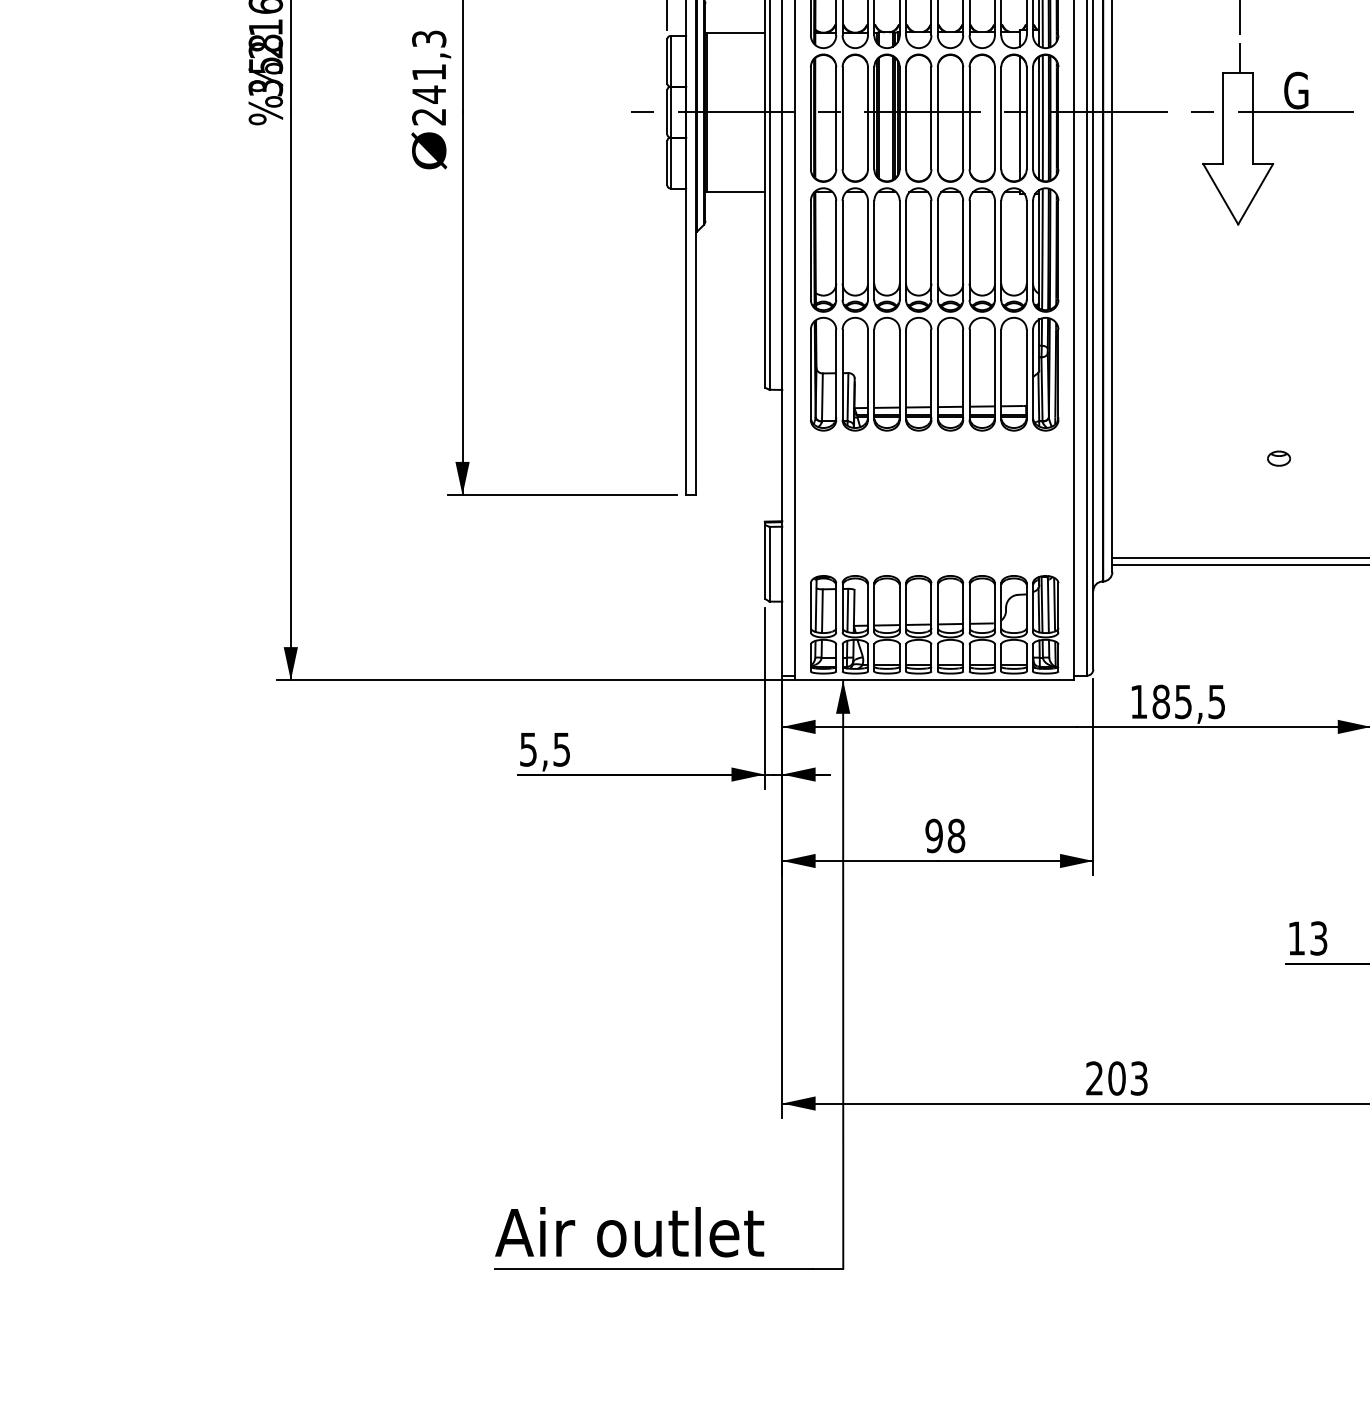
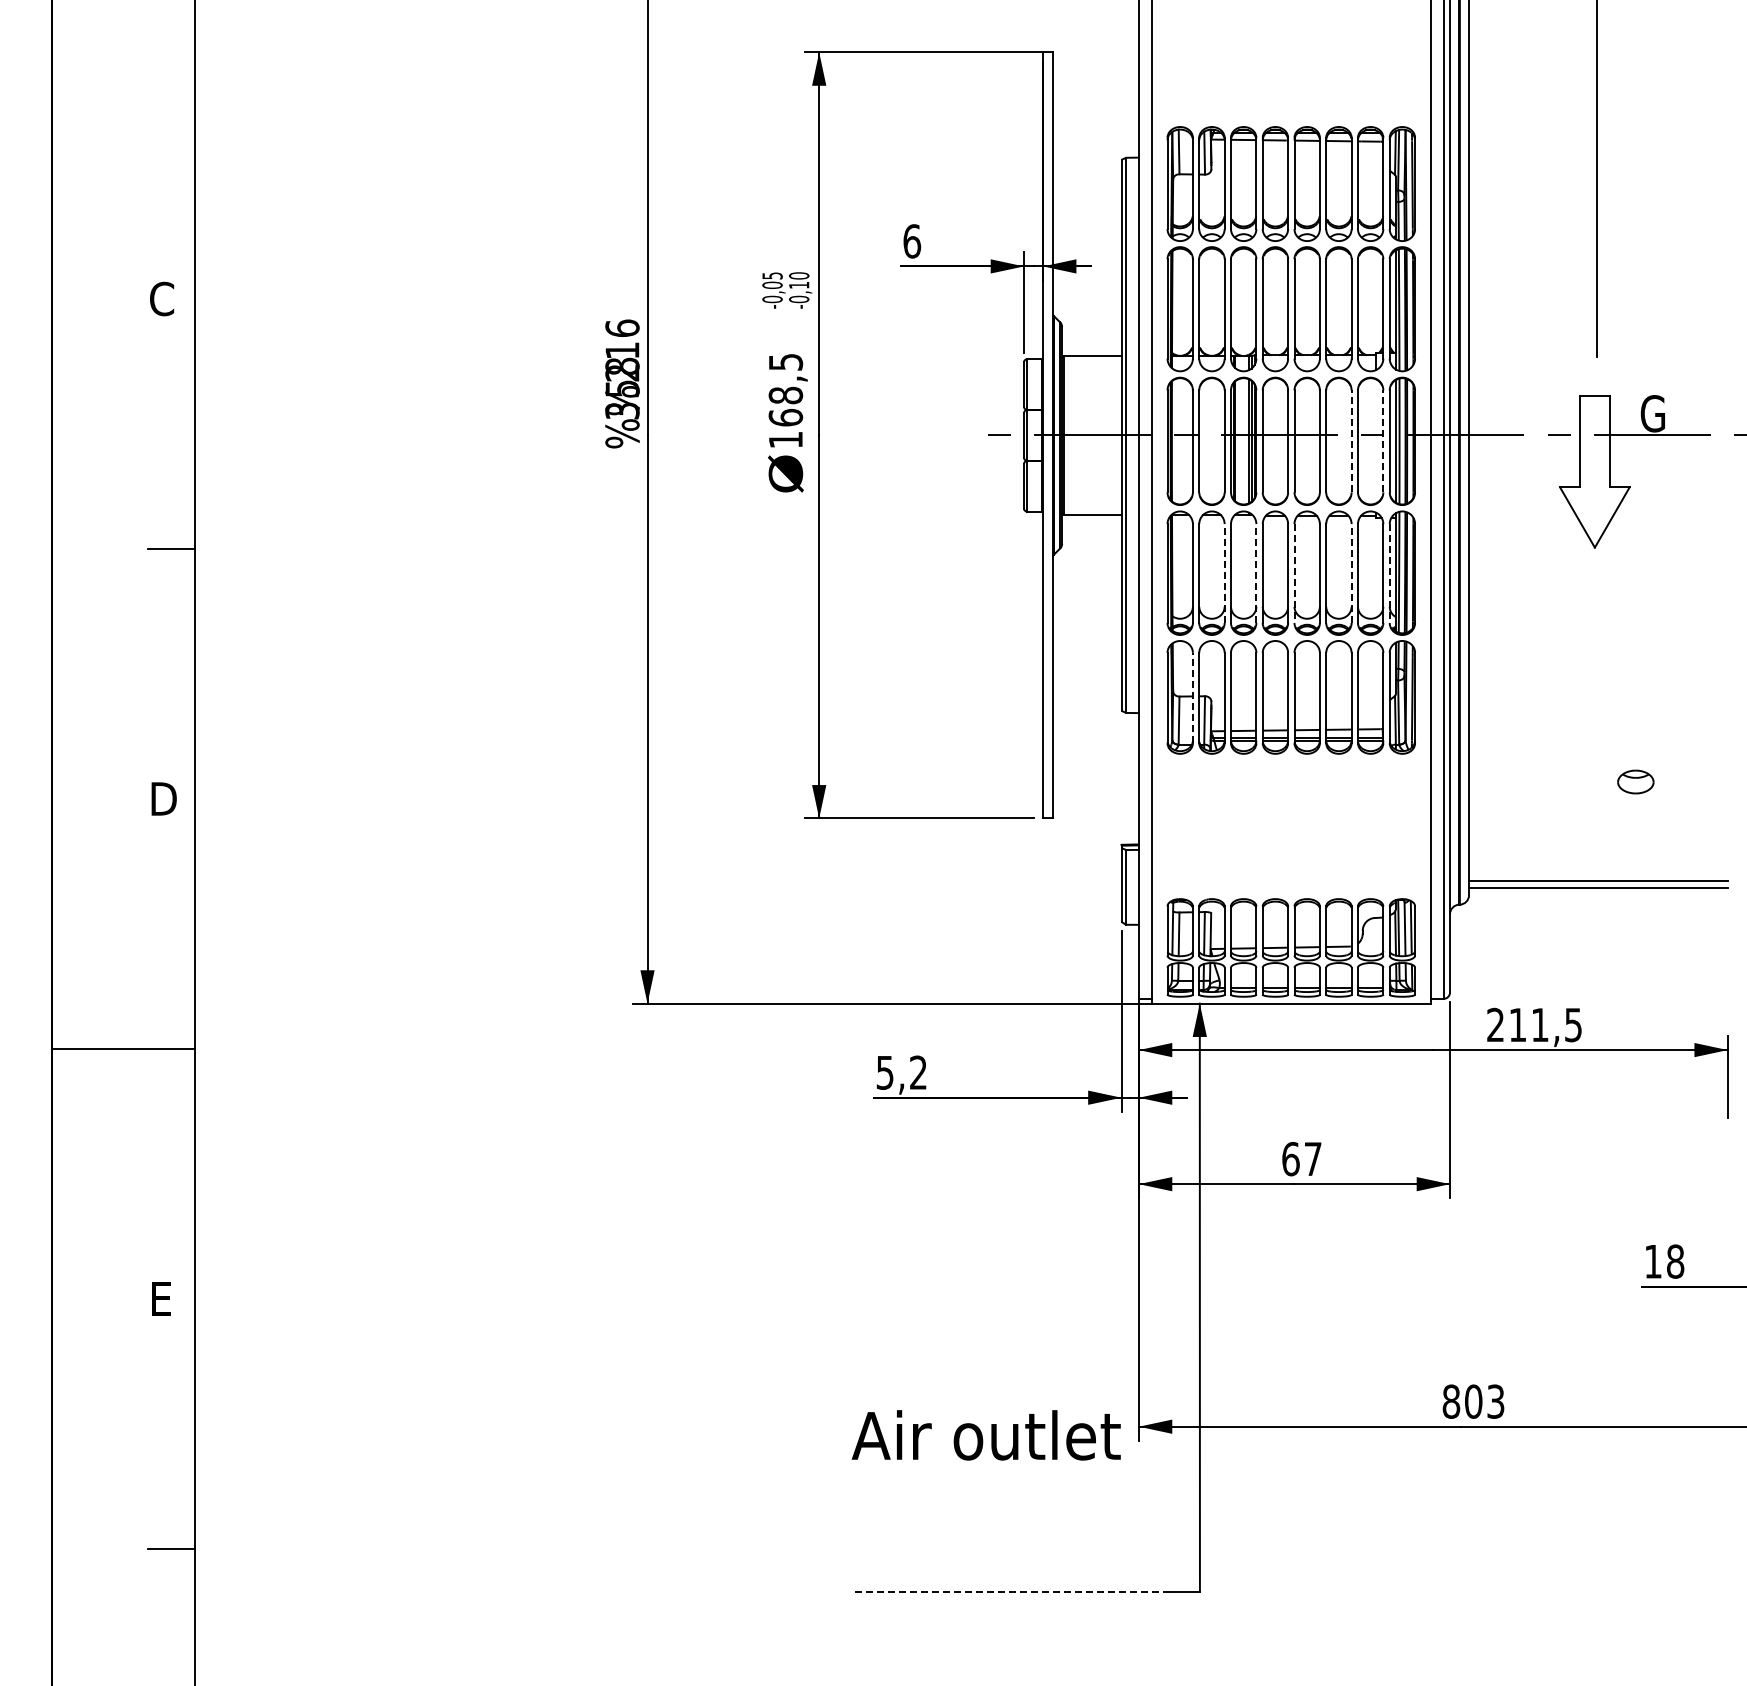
line: (1239, 57) -> (1596, 380), removed
text: (428, 78) -> (785, 401), 241,3 -> 168,5
line: (994, 117) -> (1351, 440), solid -> dashed
line: (1026, 117) -> (1383, 440), solid -> dashed
line: (1019, 118) -> (1376, 441), removed
line: (867, 250) -> (1224, 573), solid -> dashed
line: (899, 250) -> (1256, 573), solid -> dashed
line: (994, 250) -> (1351, 573), solid -> dashed
line: (937, 251) -> (1294, 574), solid -> dashed
line: (1032, 251) -> (1389, 574), solid -> dashed
line: (835, 374) -> (1192, 697), solid -> dashed
part: (1278, 458) -> (1635, 781), size x1.6
text: (1160, 701) -> (1517, 1024), 185,5 -> 211,5
text: (561, 749) -> (918, 1072), 5,5 -> 5,2
text: (944, 836) -> (1301, 1159), 98 -> 67
text: (1318, 938) -> (1675, 1261), 13 -> 18
text: (1094, 1078) -> (1451, 1401), 203 -> 803
text: (628, 1232) -> (985, 1435), moved
line: (652, 1268) -> (1009, 1591), solid -> dashed

